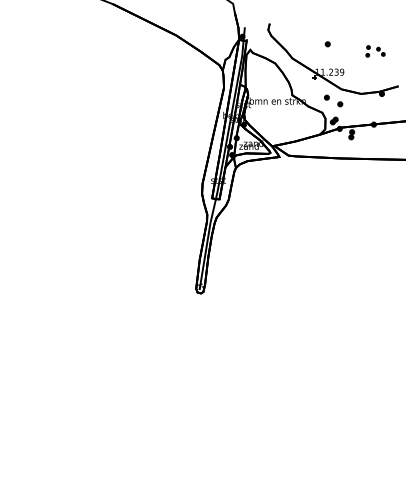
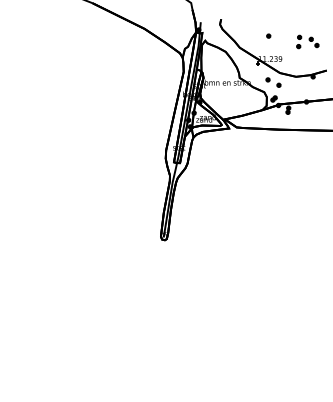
part: (375, 50) -> (307, 41), size x1.43

